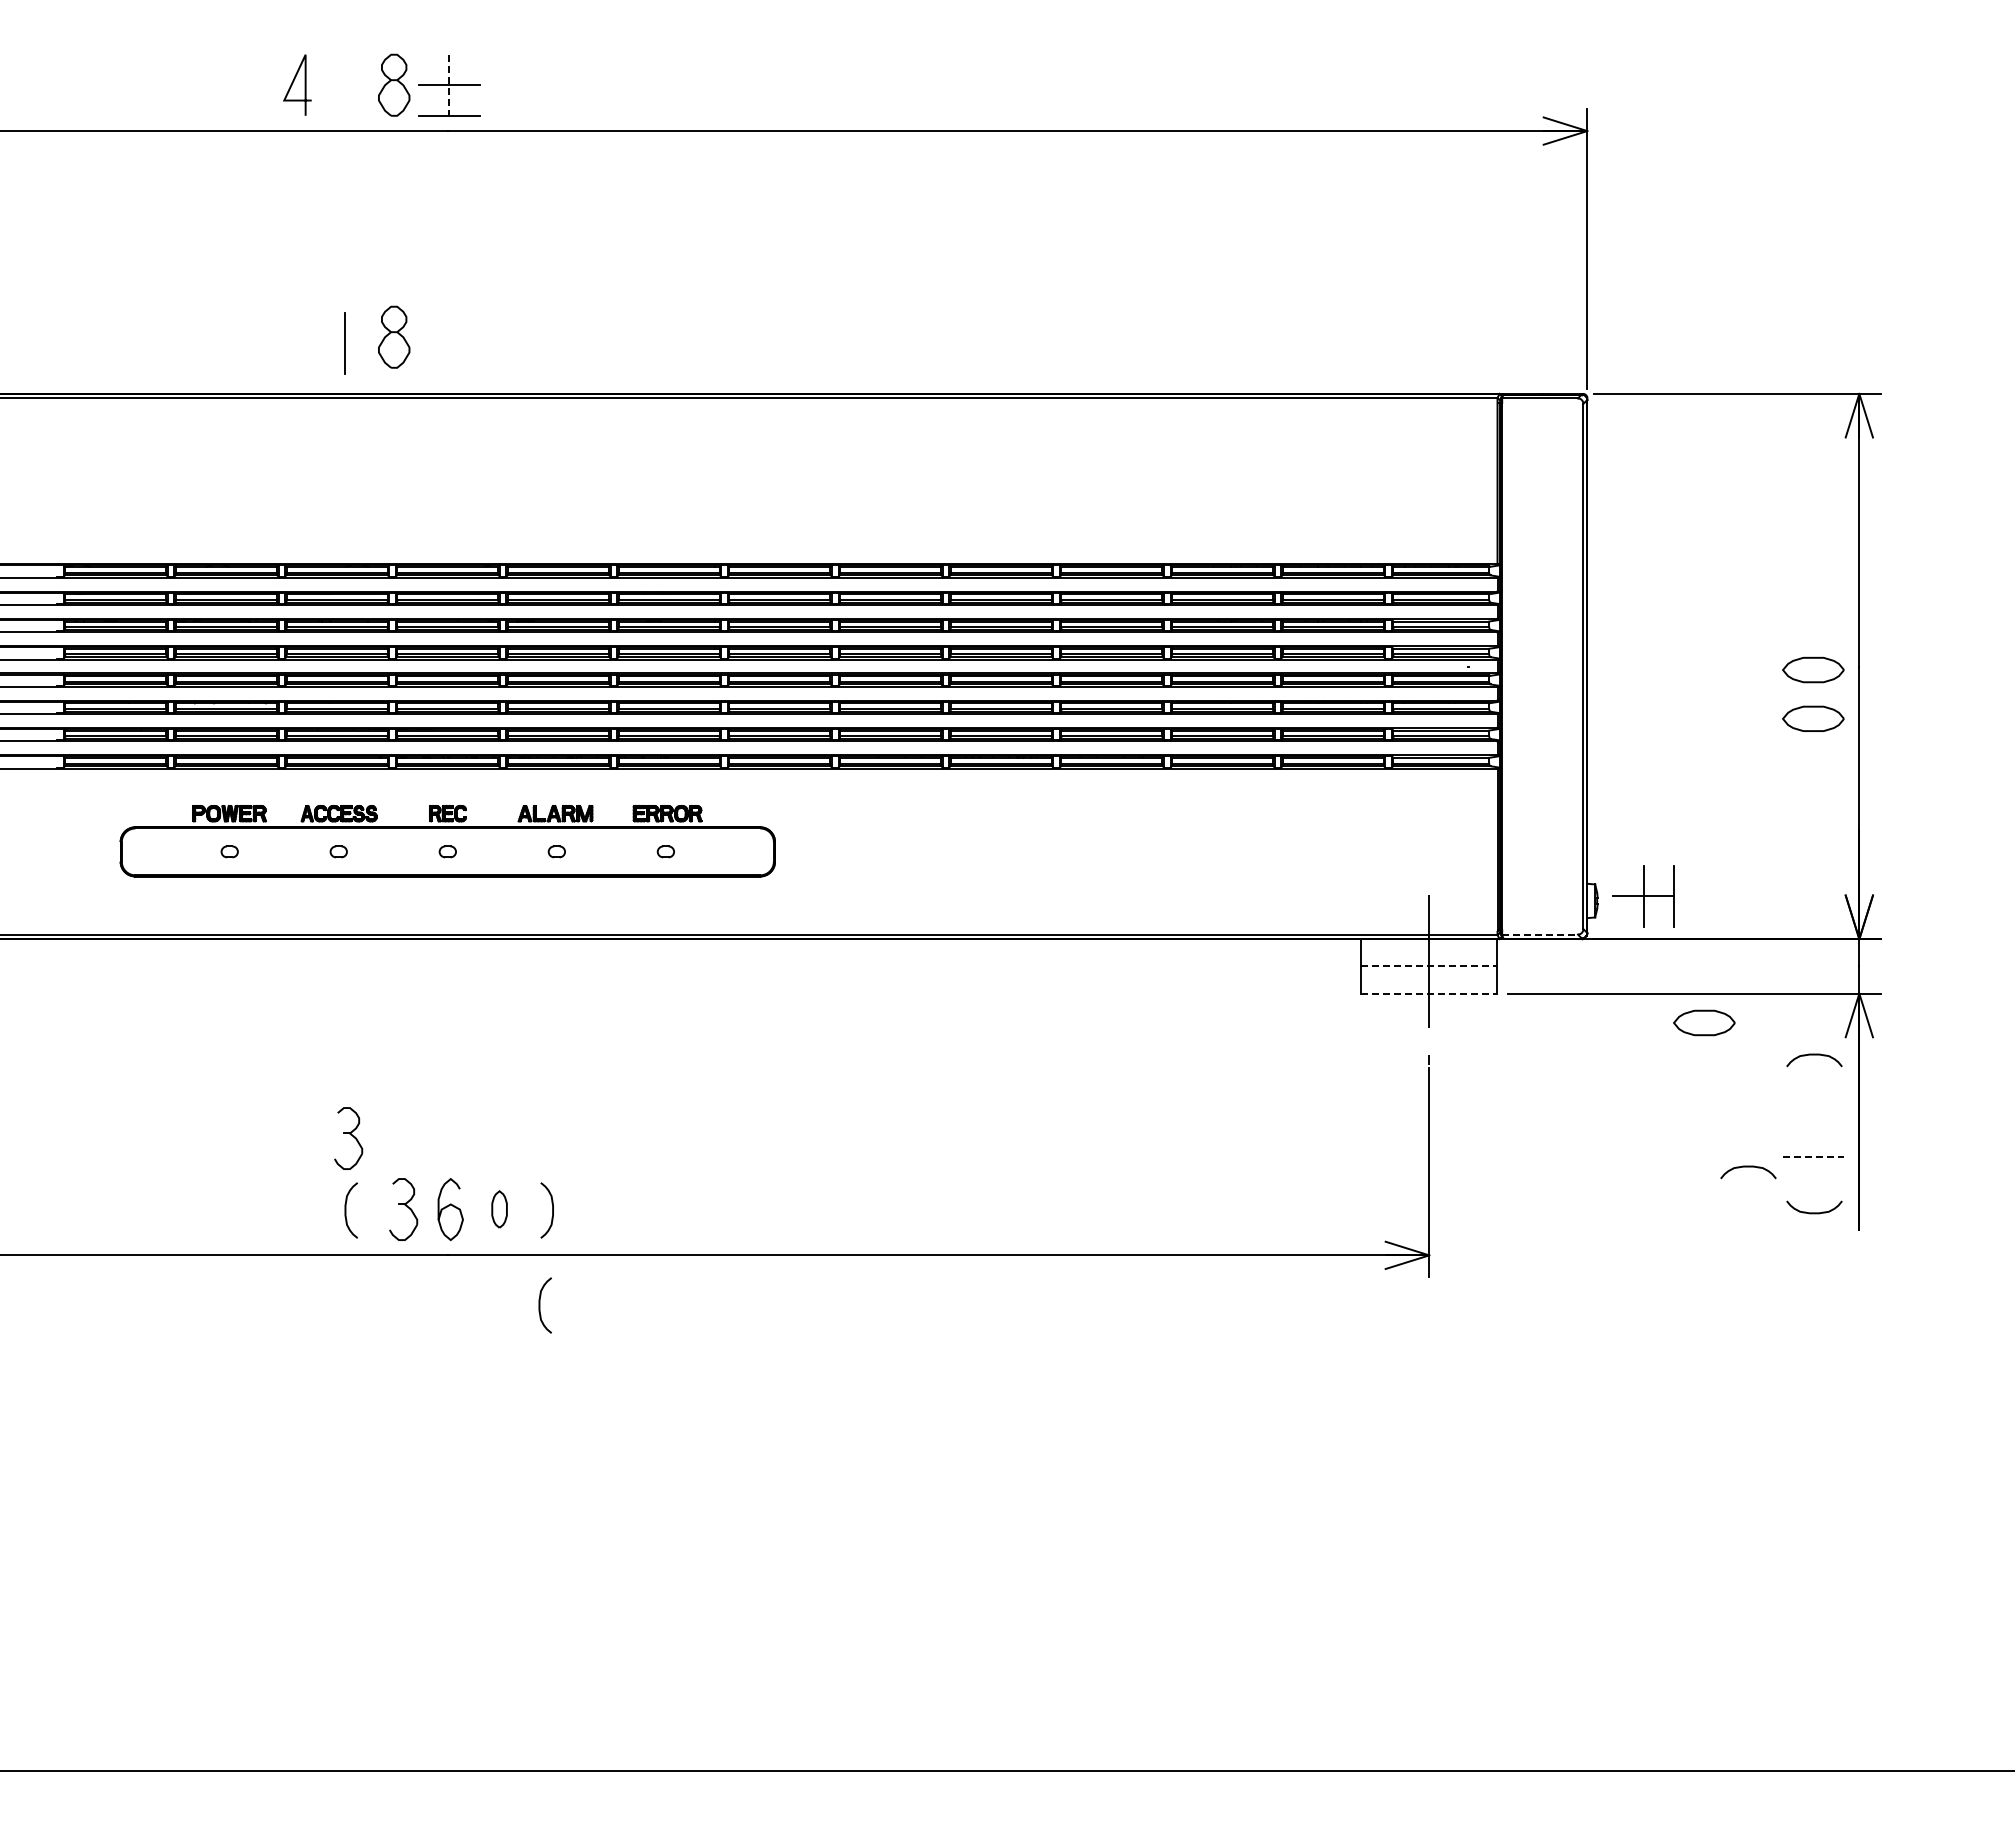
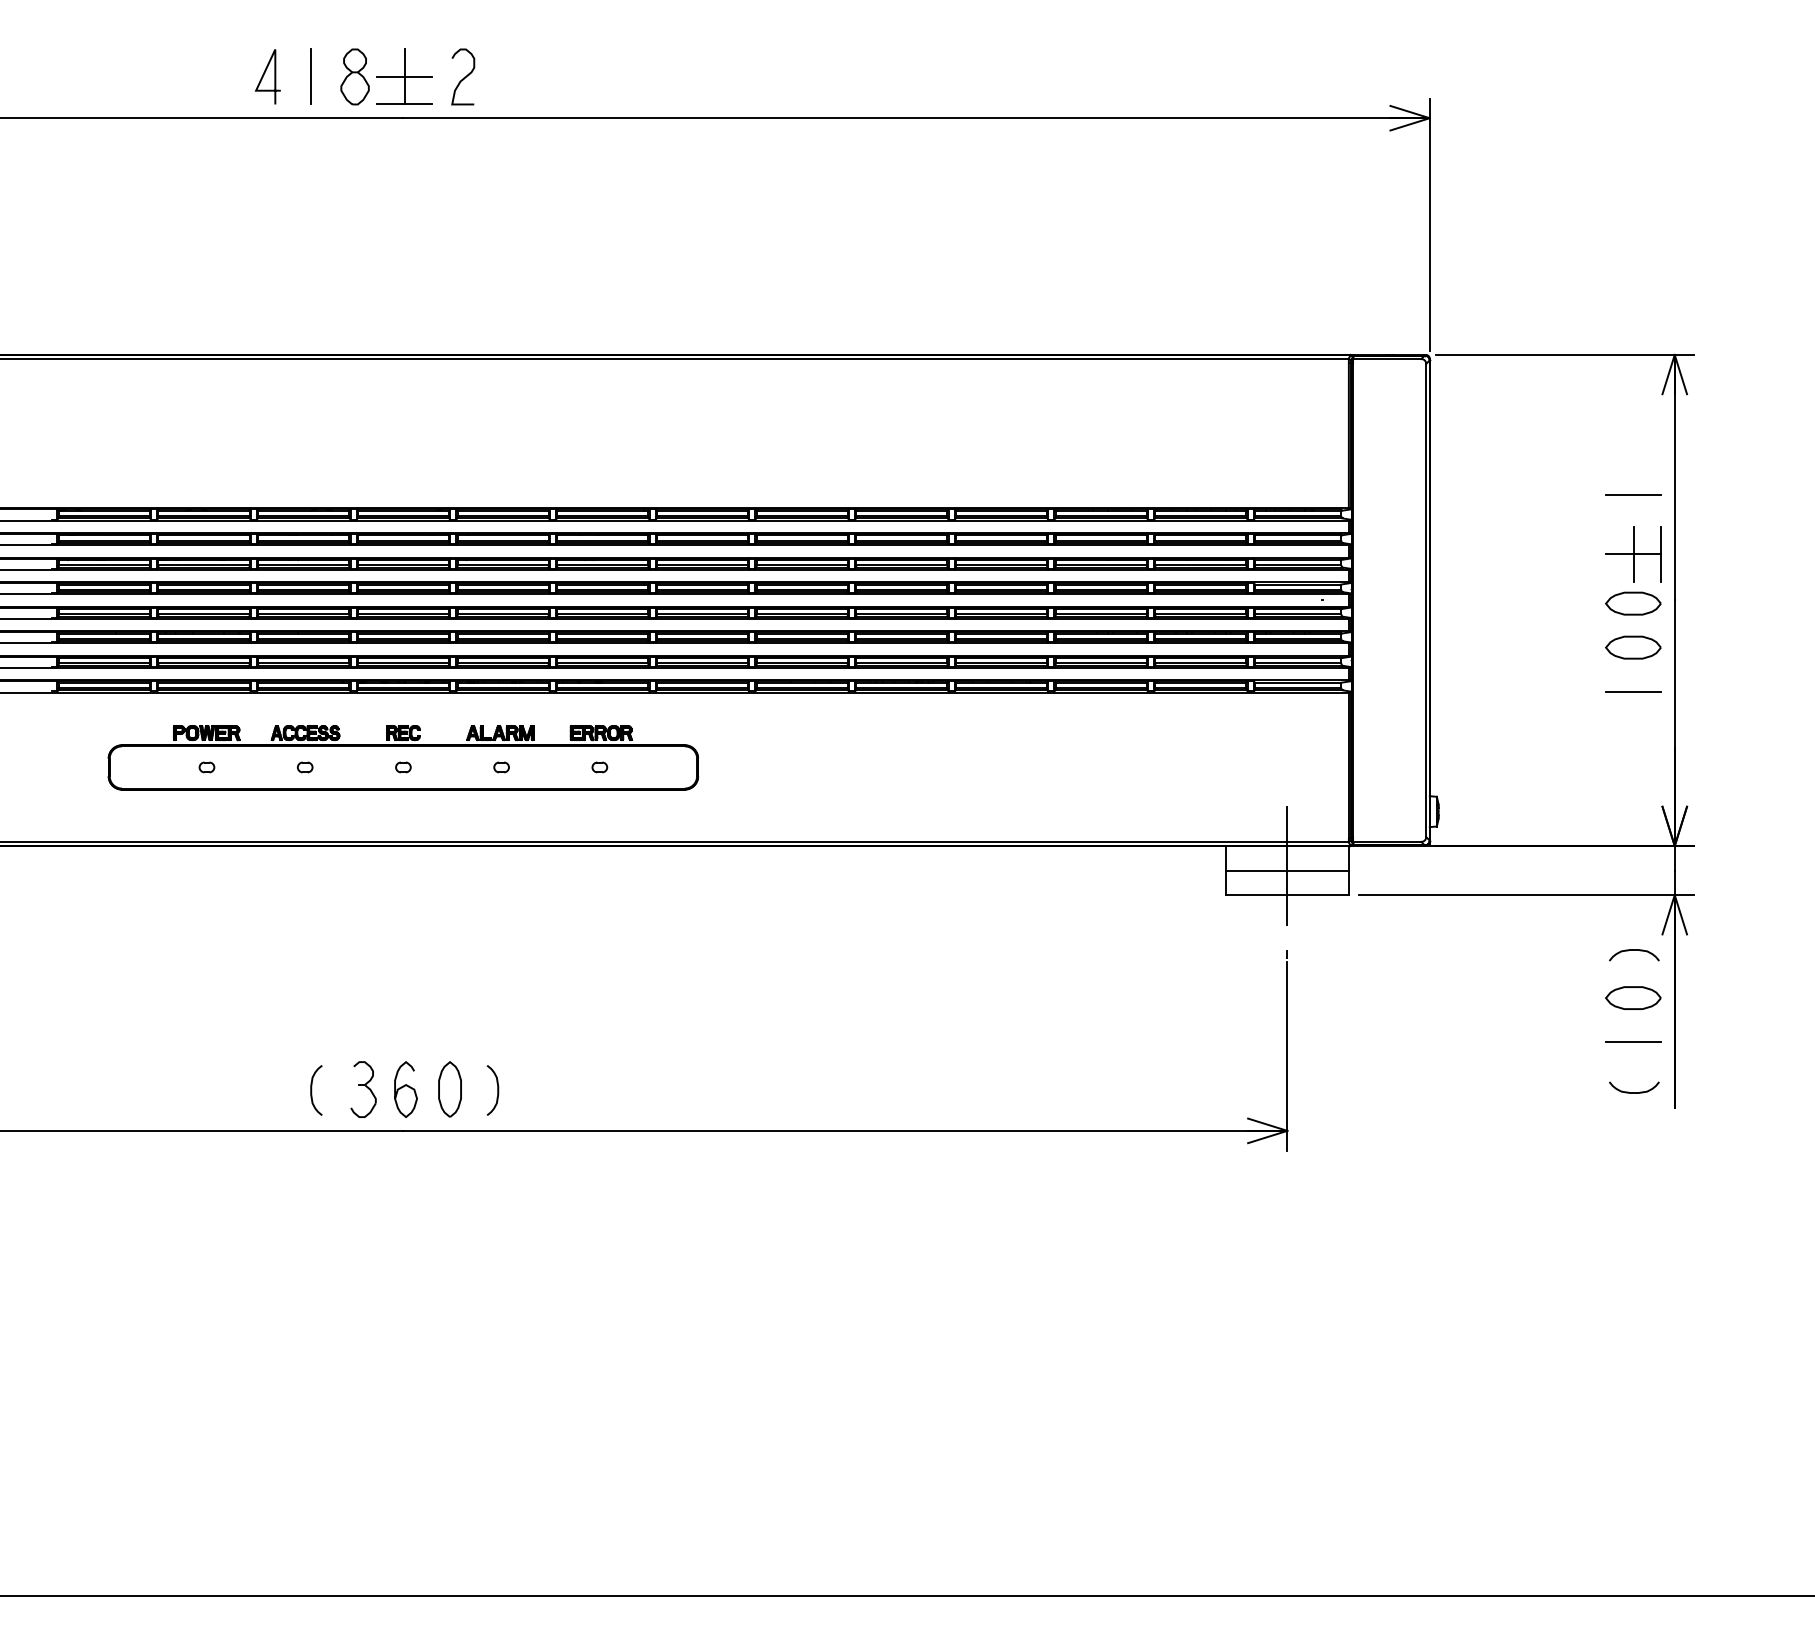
line: (449, 85) -> (404, 77), dashed -> solid
curve: (515, 85) -> (464, 77), added
part: (394, 336) -> (355, 303), removed
line: (344, 343) -> (310, 77), moved
line: (1813, 549) -> (1633, 495), added
line: (1813, 767) -> (1633, 691), added
part: (1643, 896) -> (1633, 554), moved
line: (1540, 934) -> (1387, 841), dashed -> solid
line: (1429, 966) -> (1287, 870), dashed -> solid
line: (1429, 993) -> (1287, 895), dashed -> solid
part: (1704, 1022) -> (1633, 997), moved
part: (348, 1138) -> (313, 1025), removed
line: (1813, 1156) -> (1633, 1041), dashed -> solid
curve: (1748, 1167) -> (1574, 1051), removed
part: (499, 1209) -> (449, 1089), size x1.67
curve: (540, 1305) -> (486, 1176), removed

